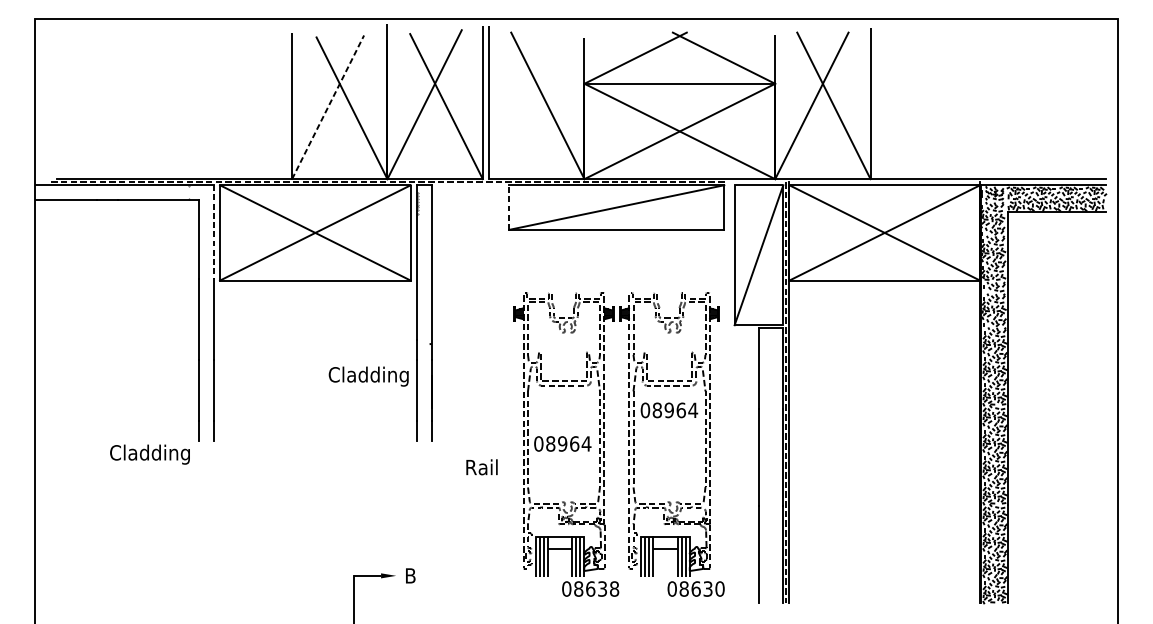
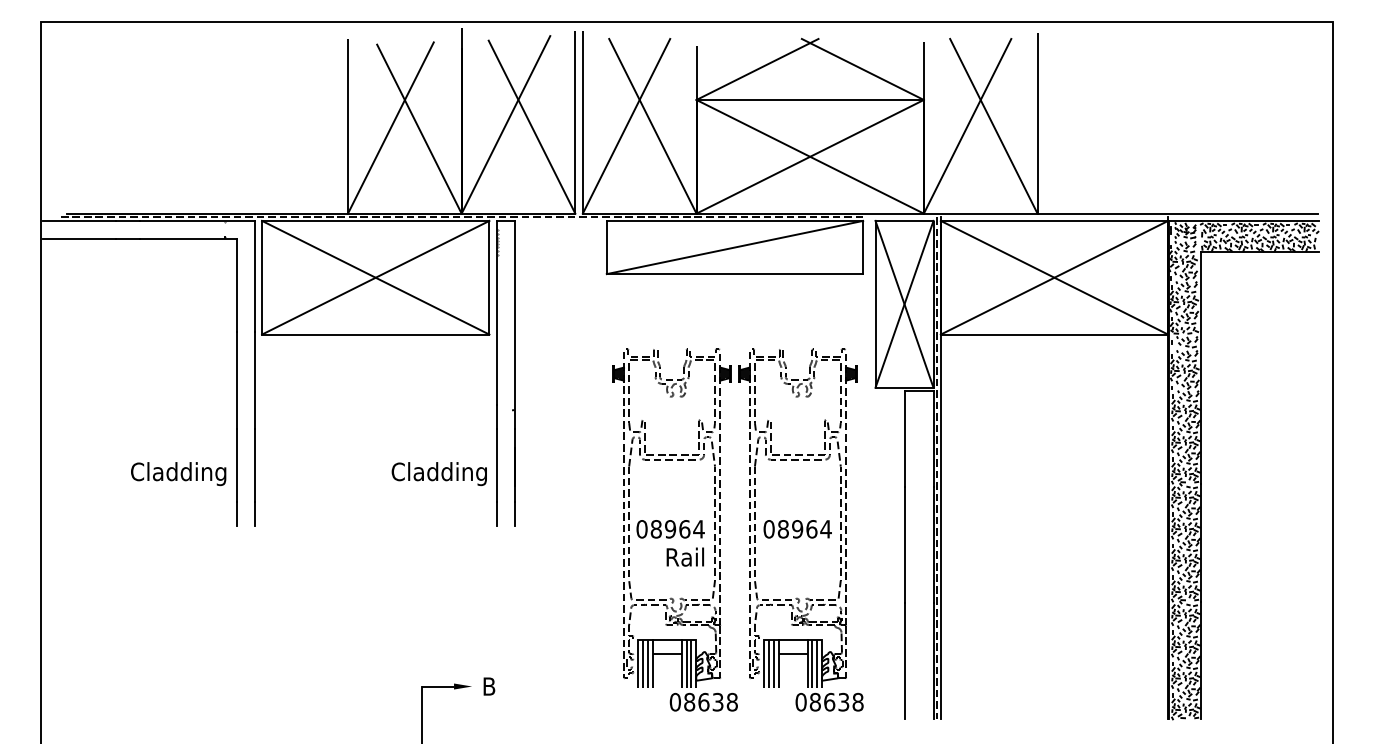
line: (525, 105) -> (626, 125), added
line: (327, 107) -> (390, 128), dashed -> solid
line: (508, 207) -> (606, 247), dashed -> solid
line: (213, 231) -> (254, 276), dashed -> solid
line: (758, 254) -> (904, 303), added
text: (368, 377) -> (438, 474), moved
text: (669, 410) -> (797, 529), moved
text: (149, 455) -> (178, 474), moved
text: (481, 466) -> (684, 556), moved
text: (719, 589) -> (857, 702), 08630 -> 08638

